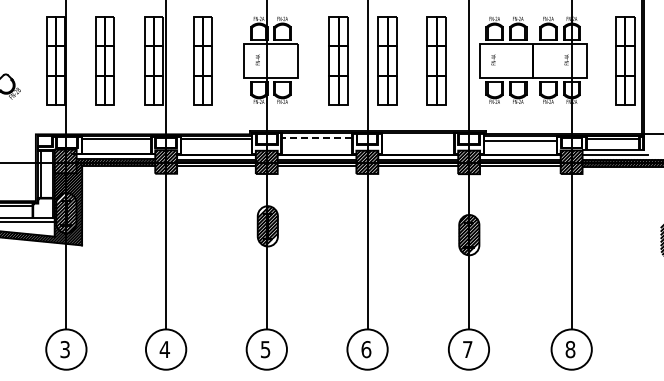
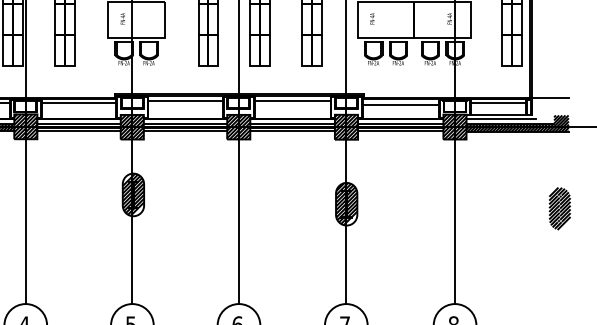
line: (316, 137) -> (184, 100), dashed -> solid
line: (418, 137) -> (292, 100), added

